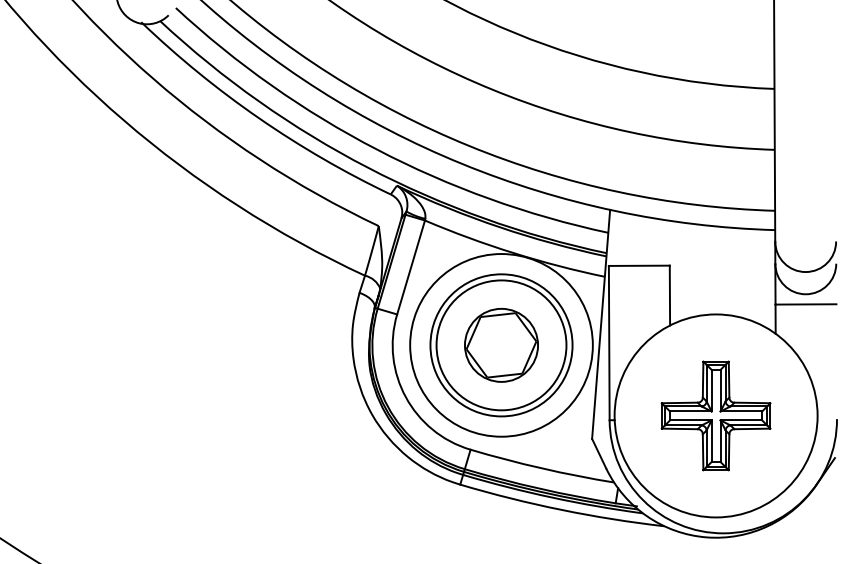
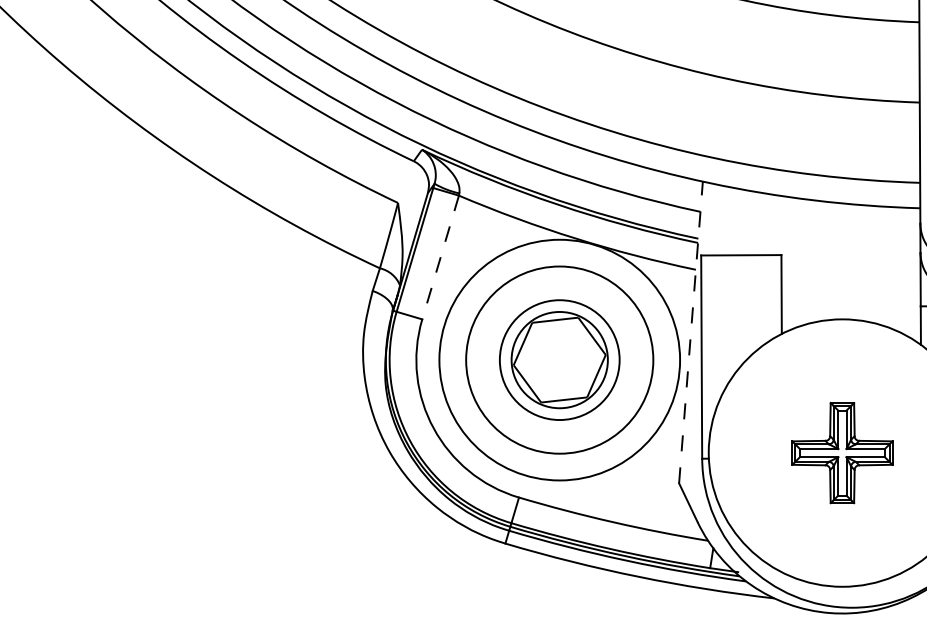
line: (411, 267) -> (441, 257), solid -> dashed
line: (601, 324) -> (691, 332), solid -> dashed
circle: (501, 345) -> (559, 360), size x0.7
part: (715, 415) -> (841, 452), size x0.7

